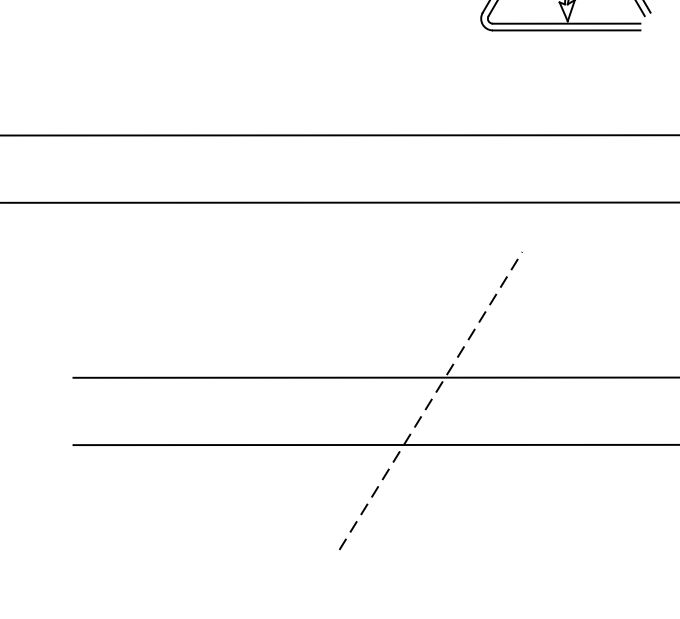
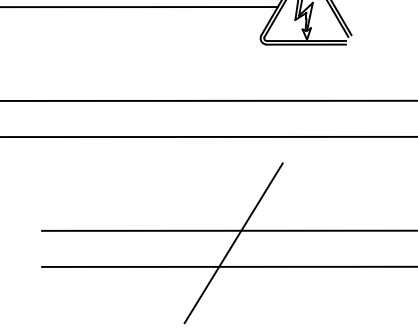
line: (430, 401) -> (233, 243), dashed -> solid

